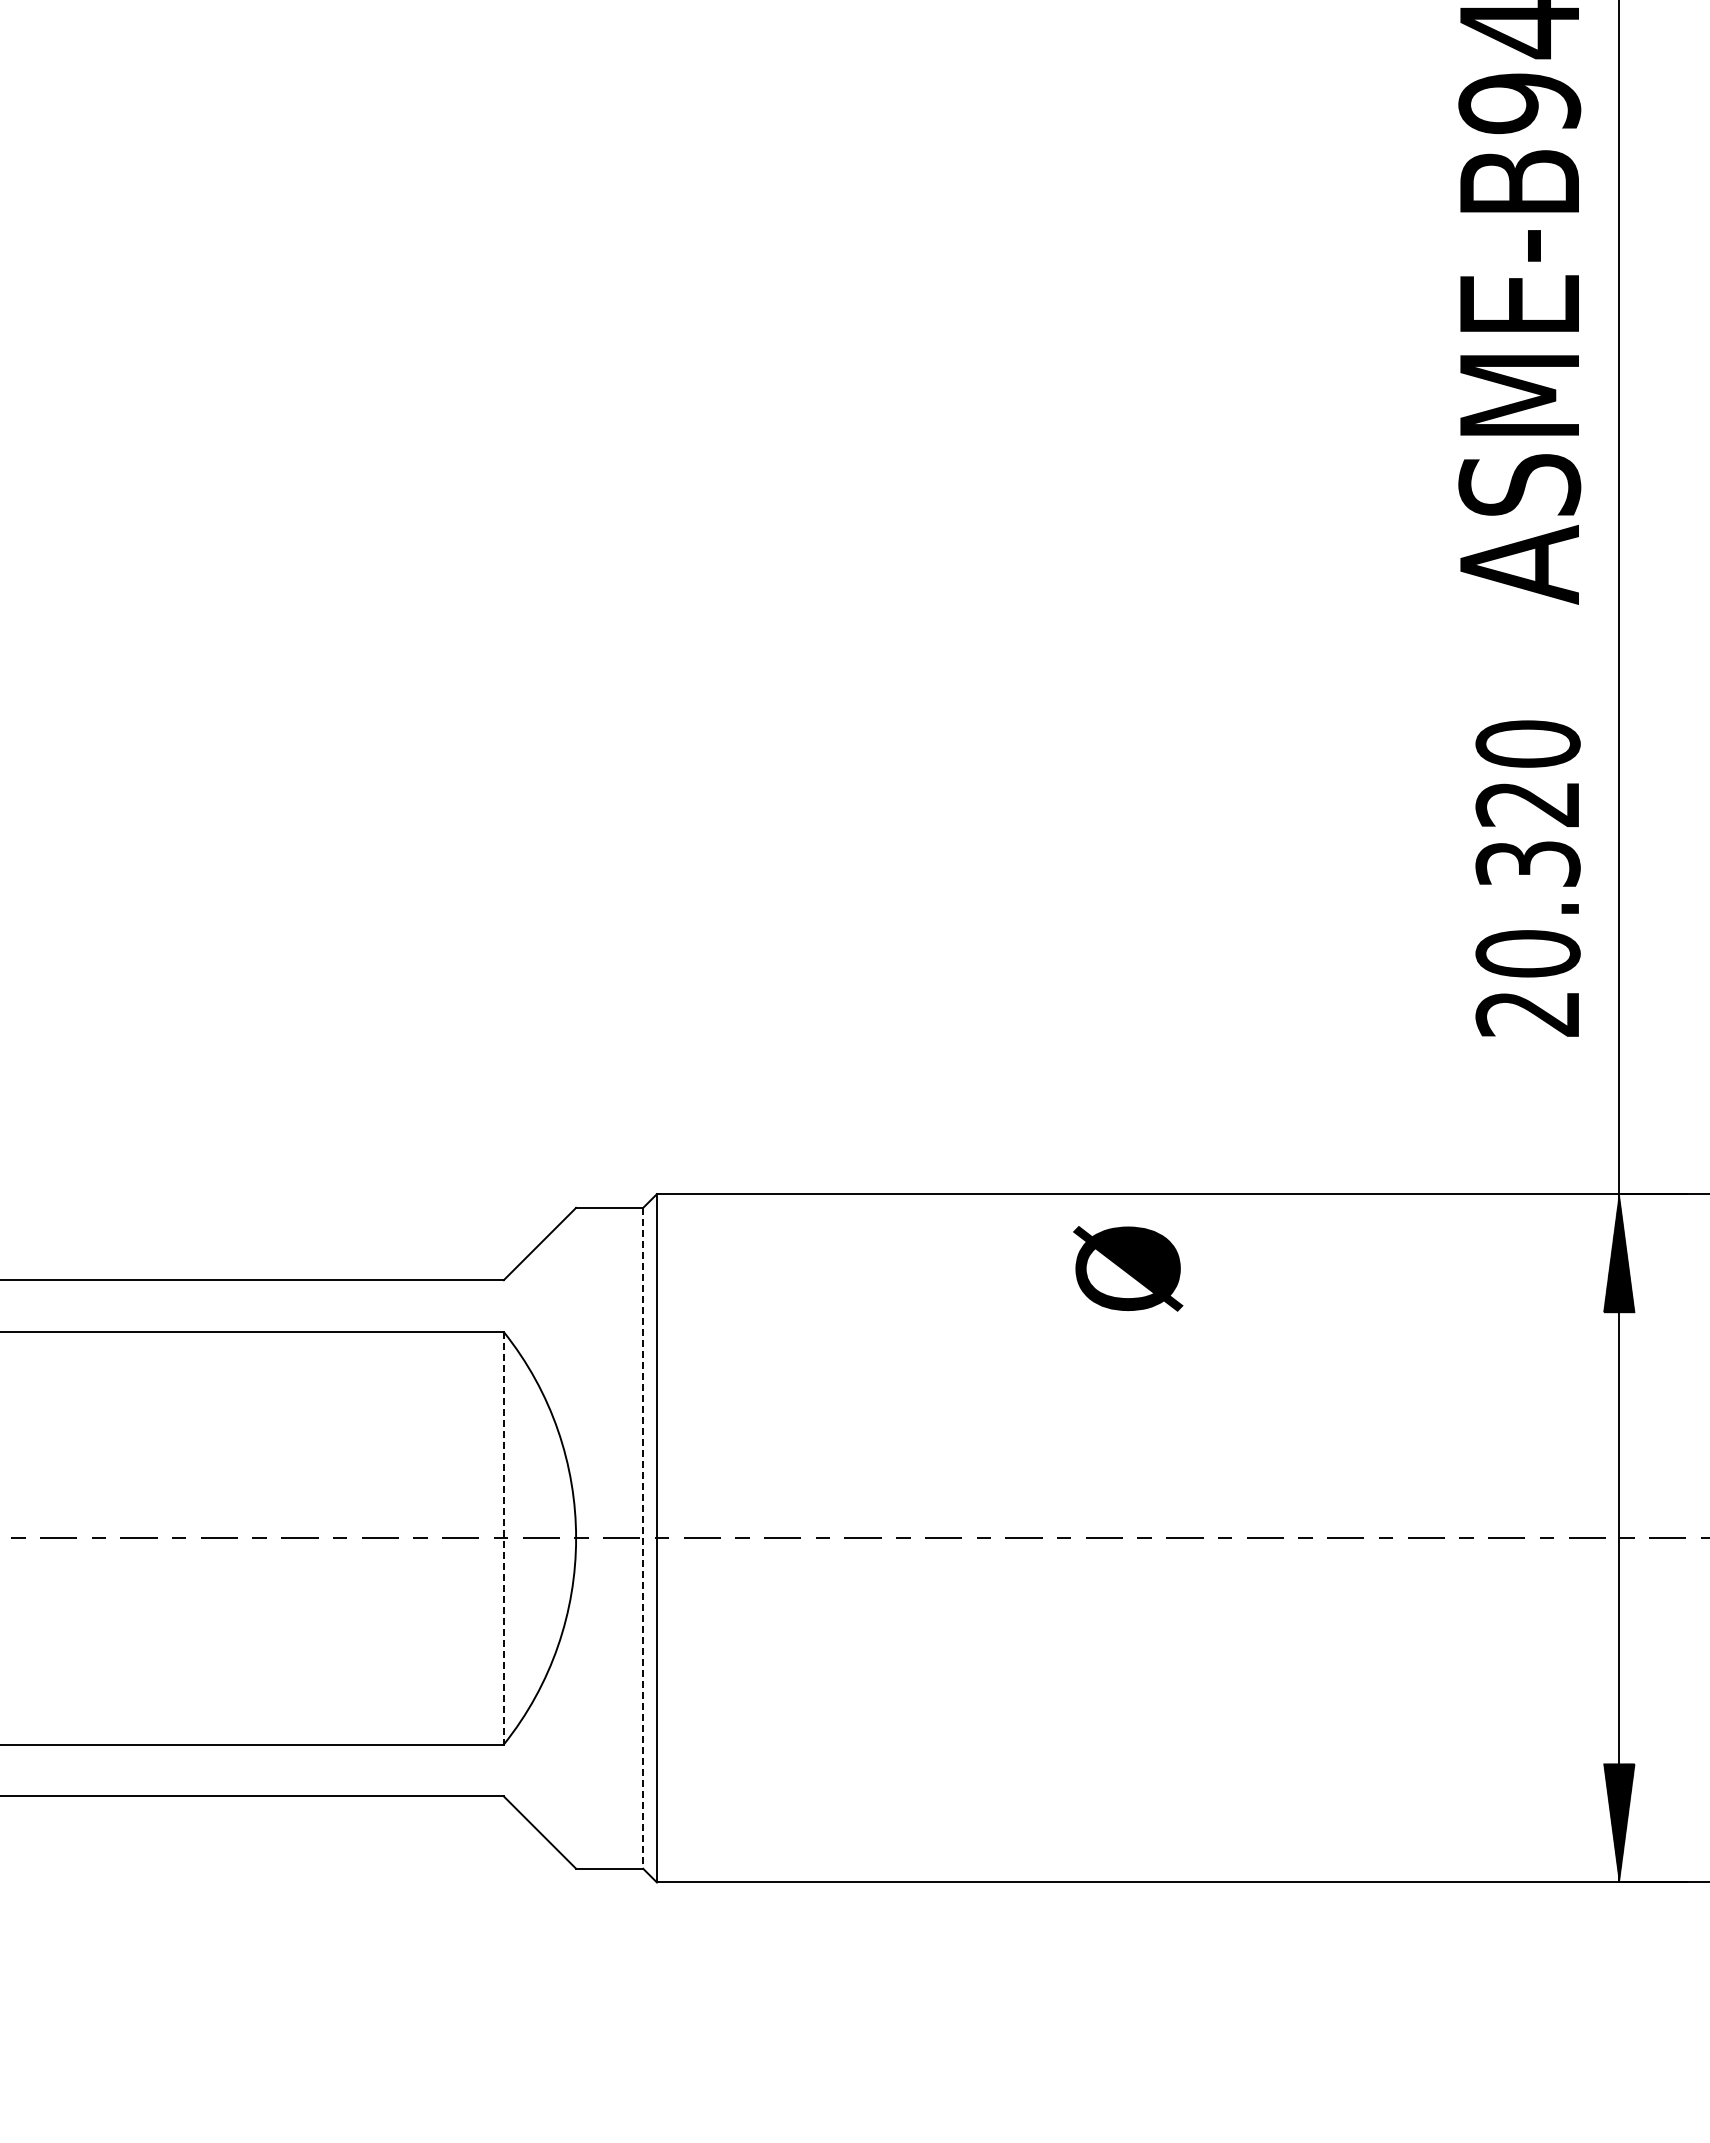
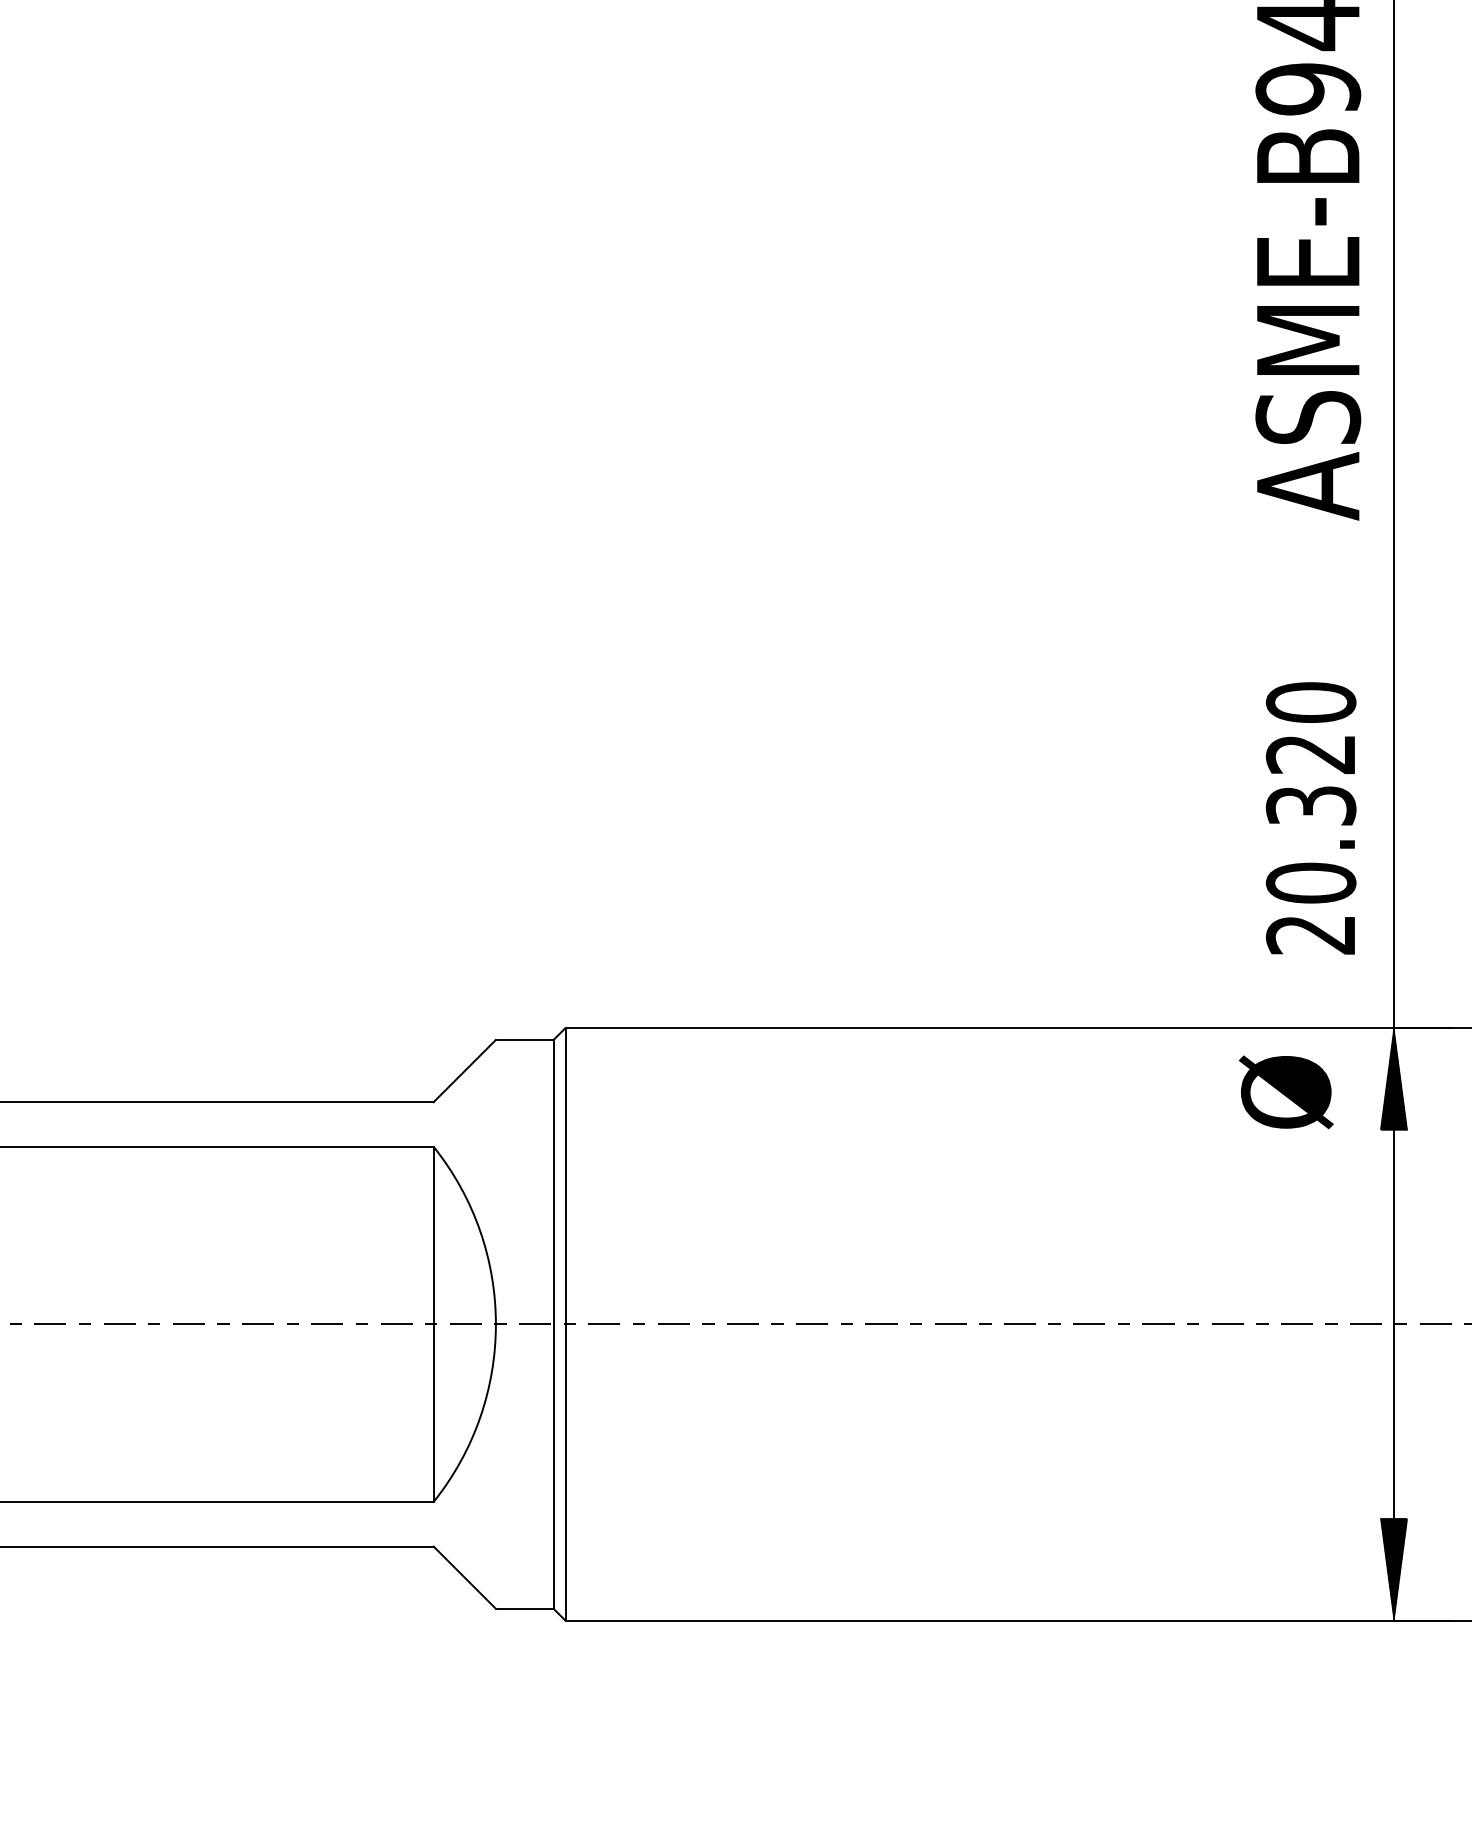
text: (1527, 878) -> (1310, 818), moved
text: (1128, 1268) -> (1286, 1092), moved
line: (503, 1538) -> (433, 1324), dashed -> solid
line: (643, 1538) -> (553, 1324), dashed -> solid

